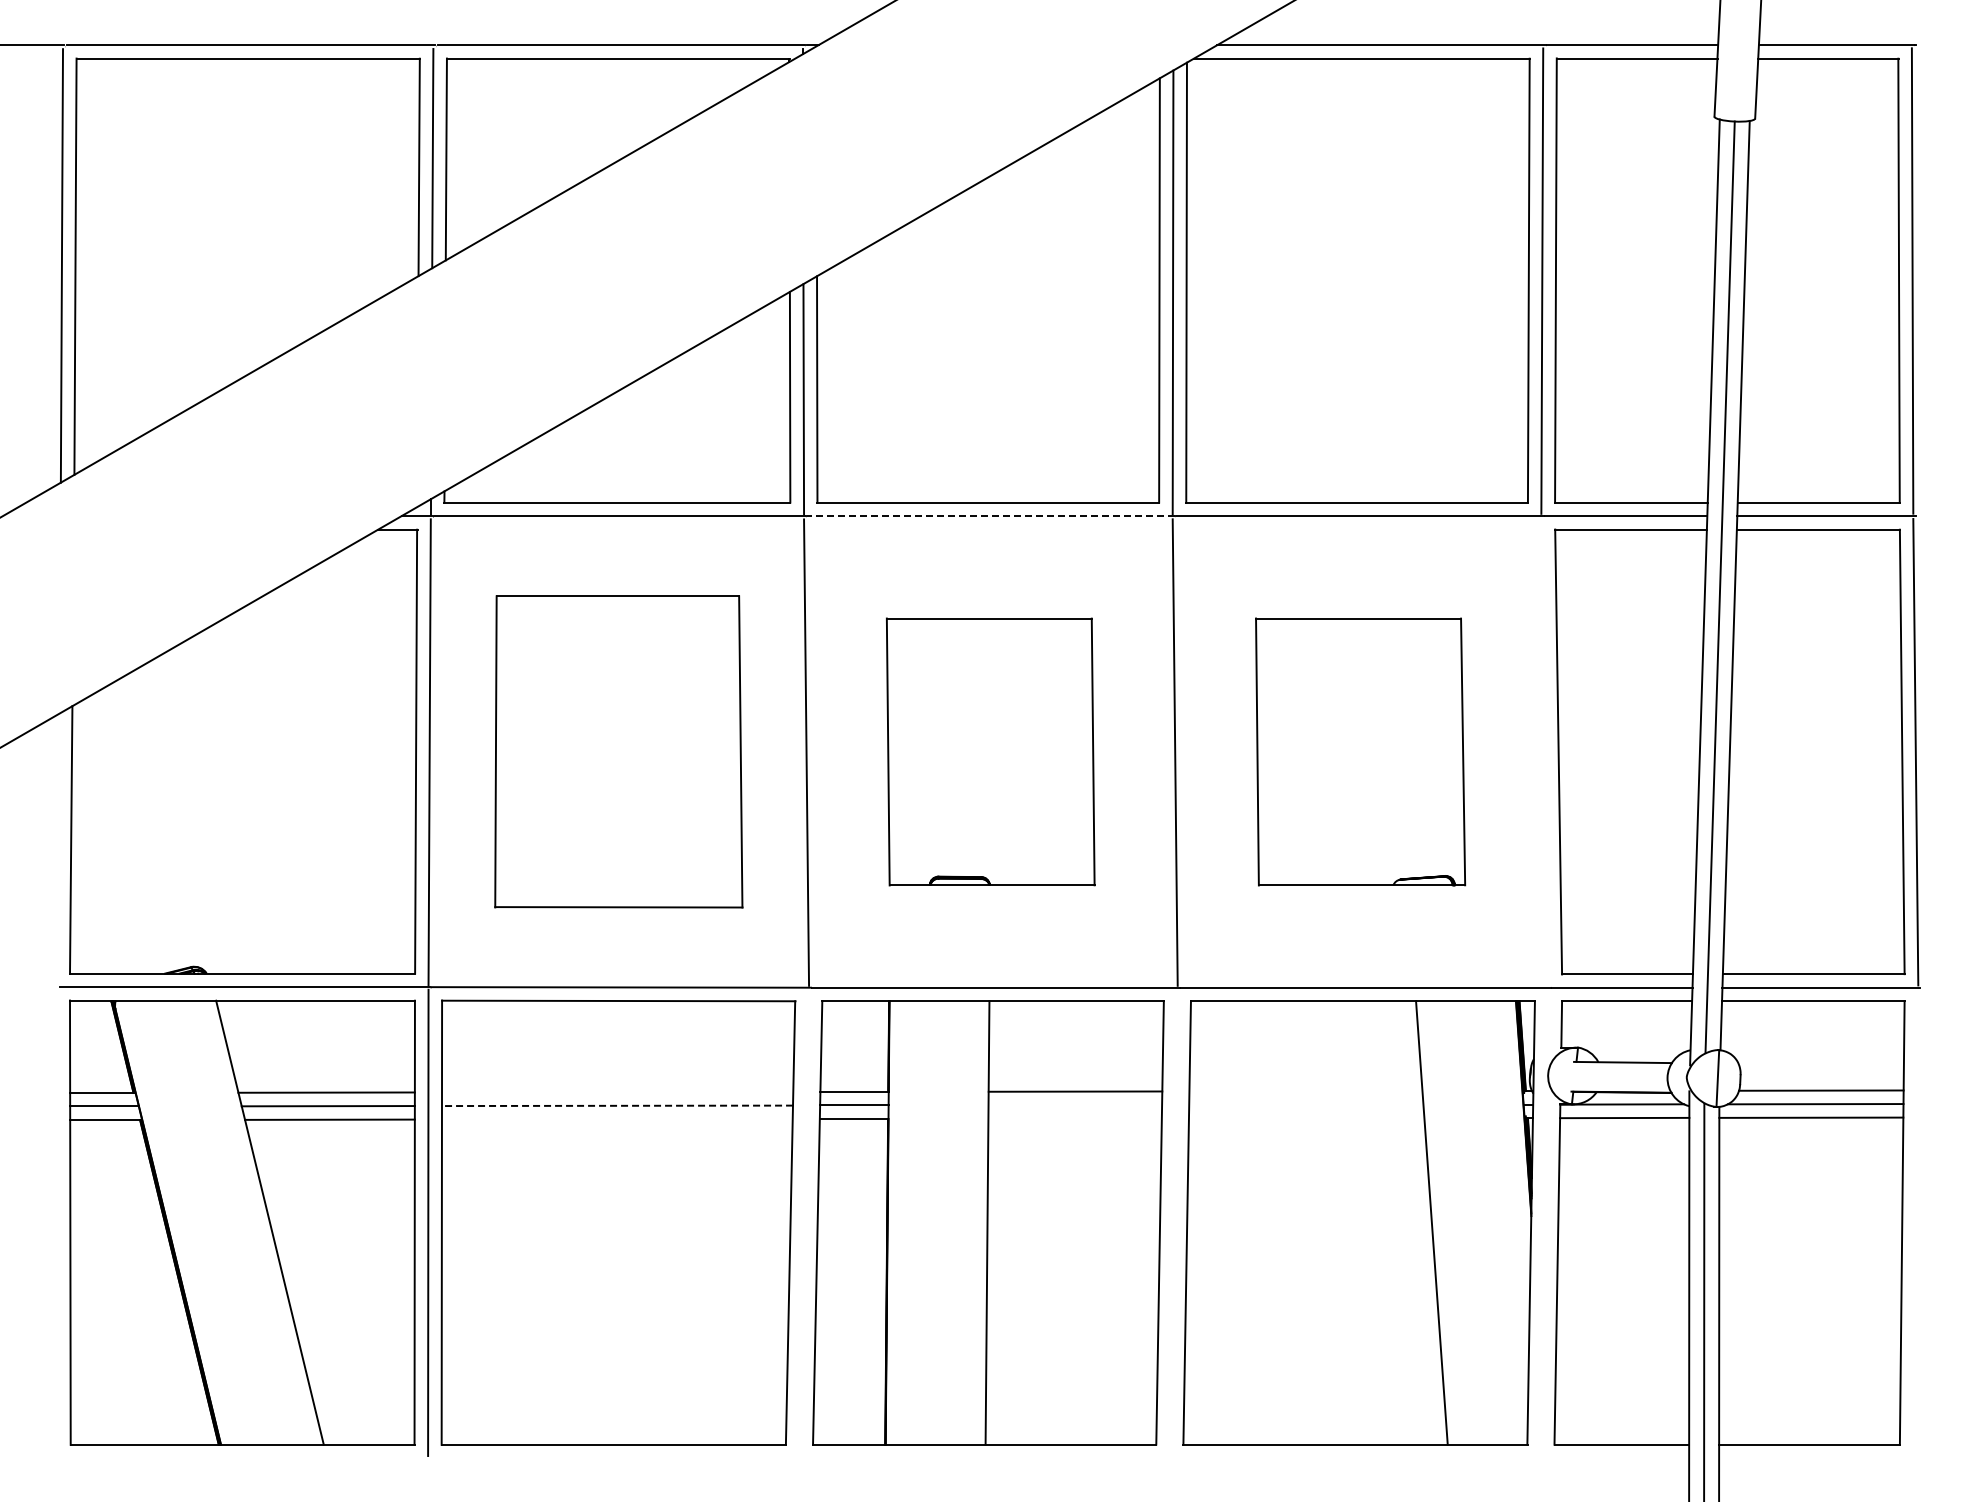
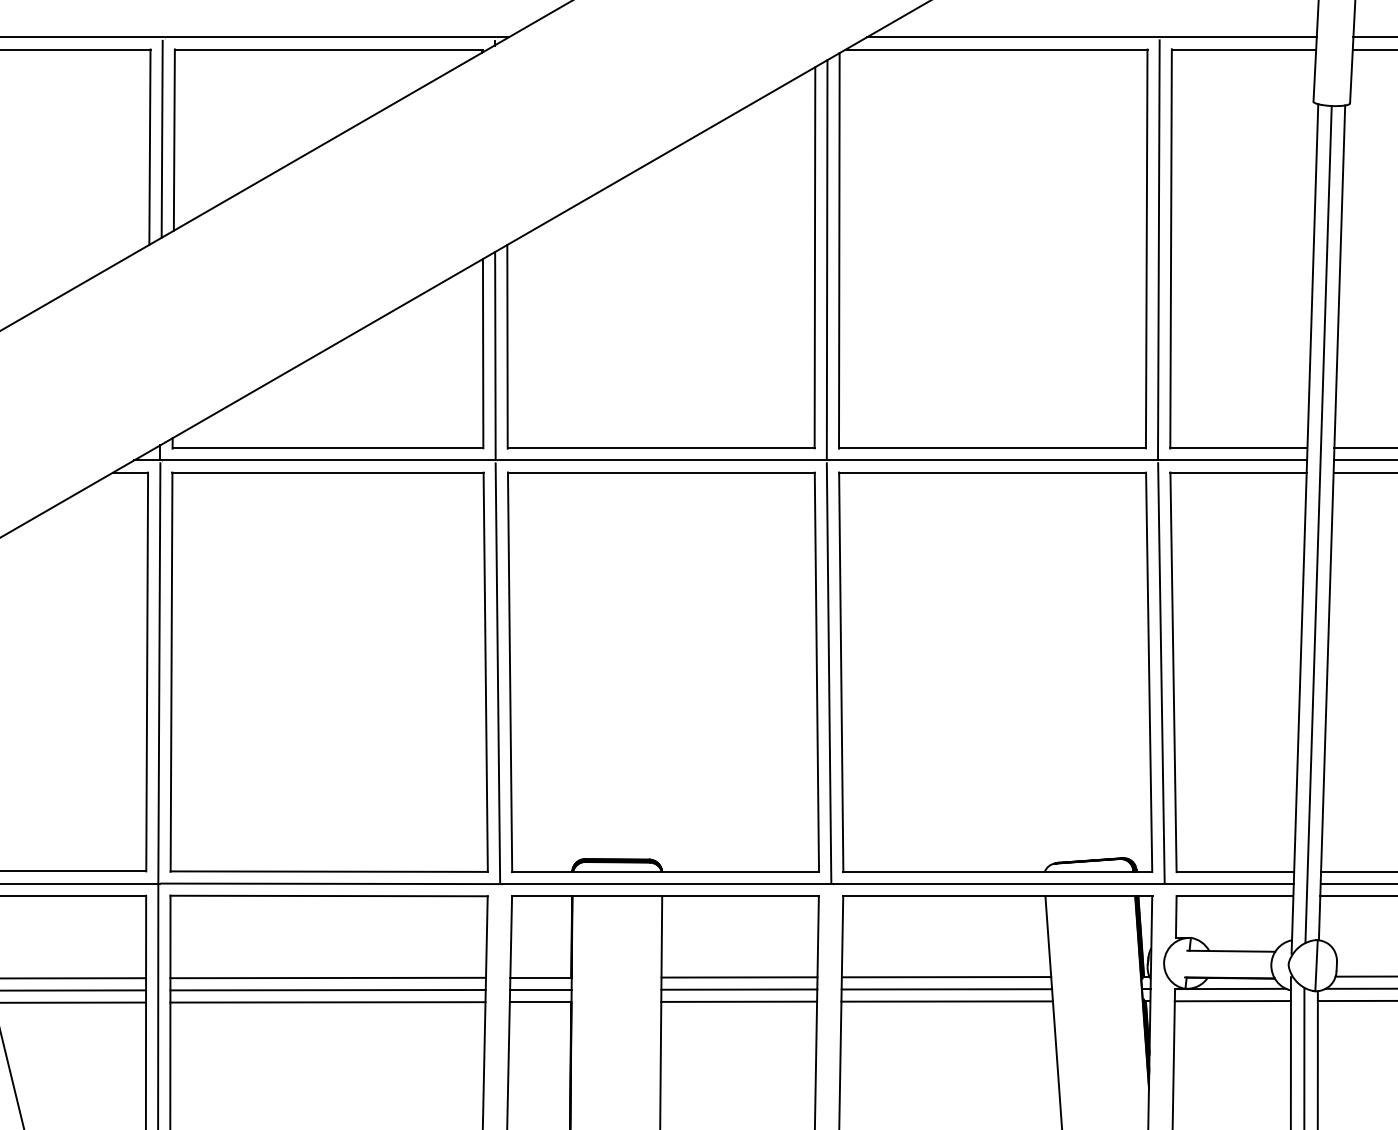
line: (991, 516) -> (664, 460), dashed -> solid
part: (618, 751) -> (328, 671), size x1.43
part: (990, 751) -> (663, 671), size x1.67
part: (1360, 751) -> (995, 671), size x1.67
line: (1544, 752) -> (1160, 672), added
line: (1305, 1091) -> (946, 977), added
line: (617, 1092) -> (328, 978), added
line: (1306, 1104) -> (947, 988), added
line: (617, 1105) -> (328, 989), dashed -> solid
line: (1075, 1105) -> (739, 989), added
line: (1074, 1118) -> (738, 1001), added
line: (1306, 1118) -> (947, 1001), added
line: (616, 1119) -> (327, 1002), added

